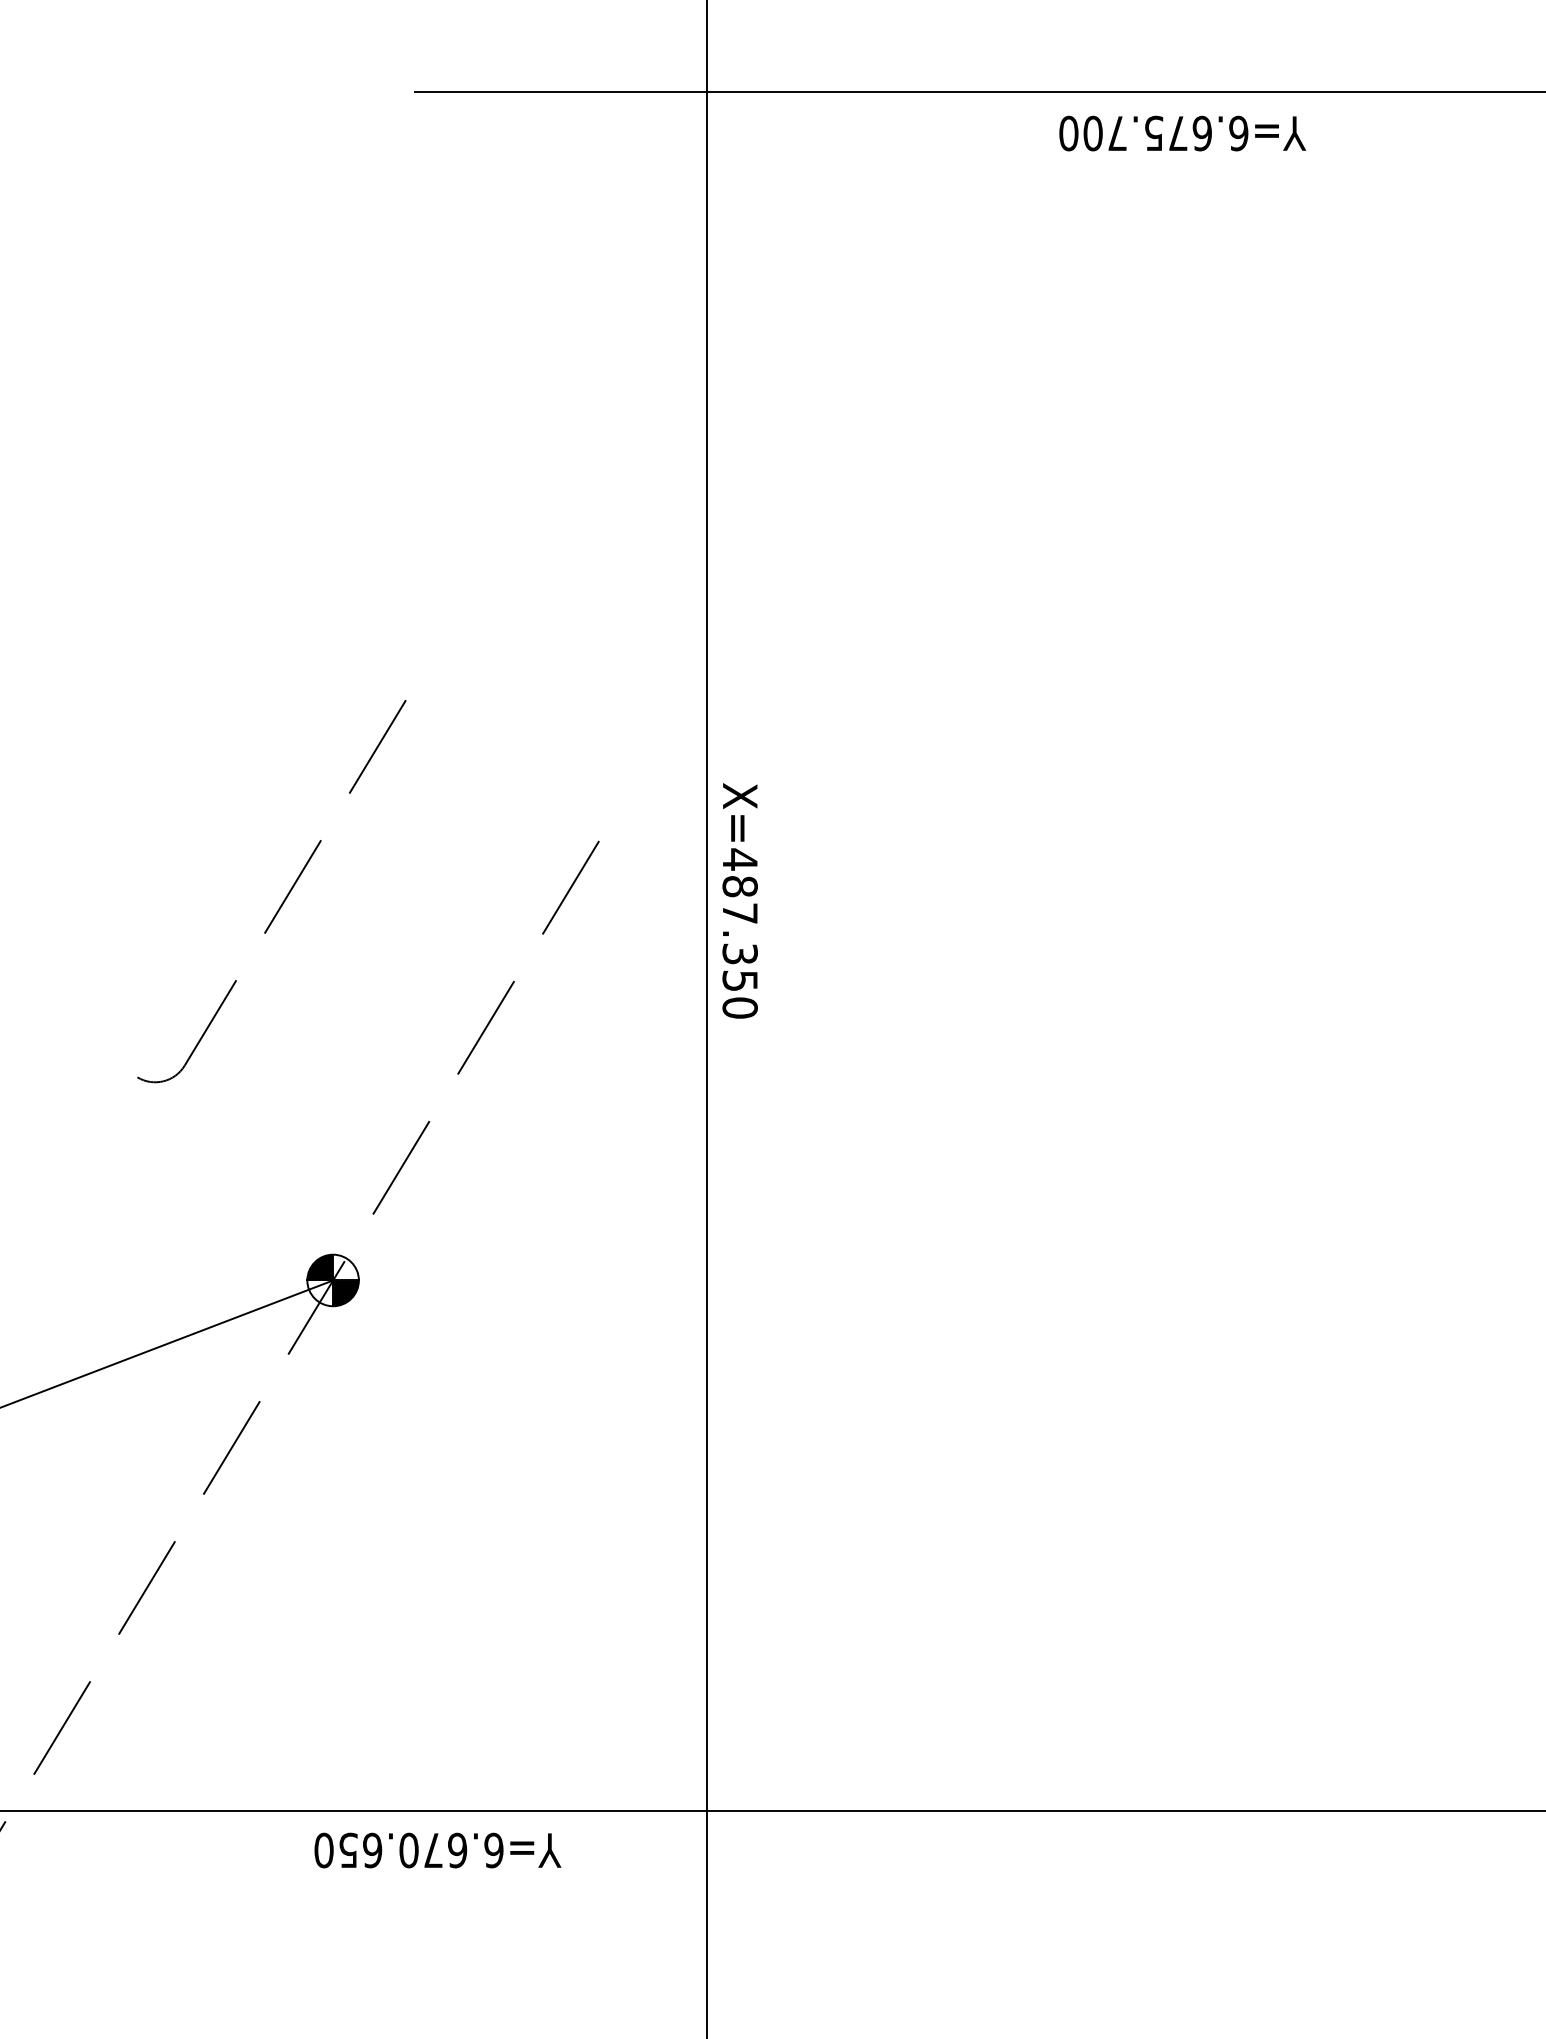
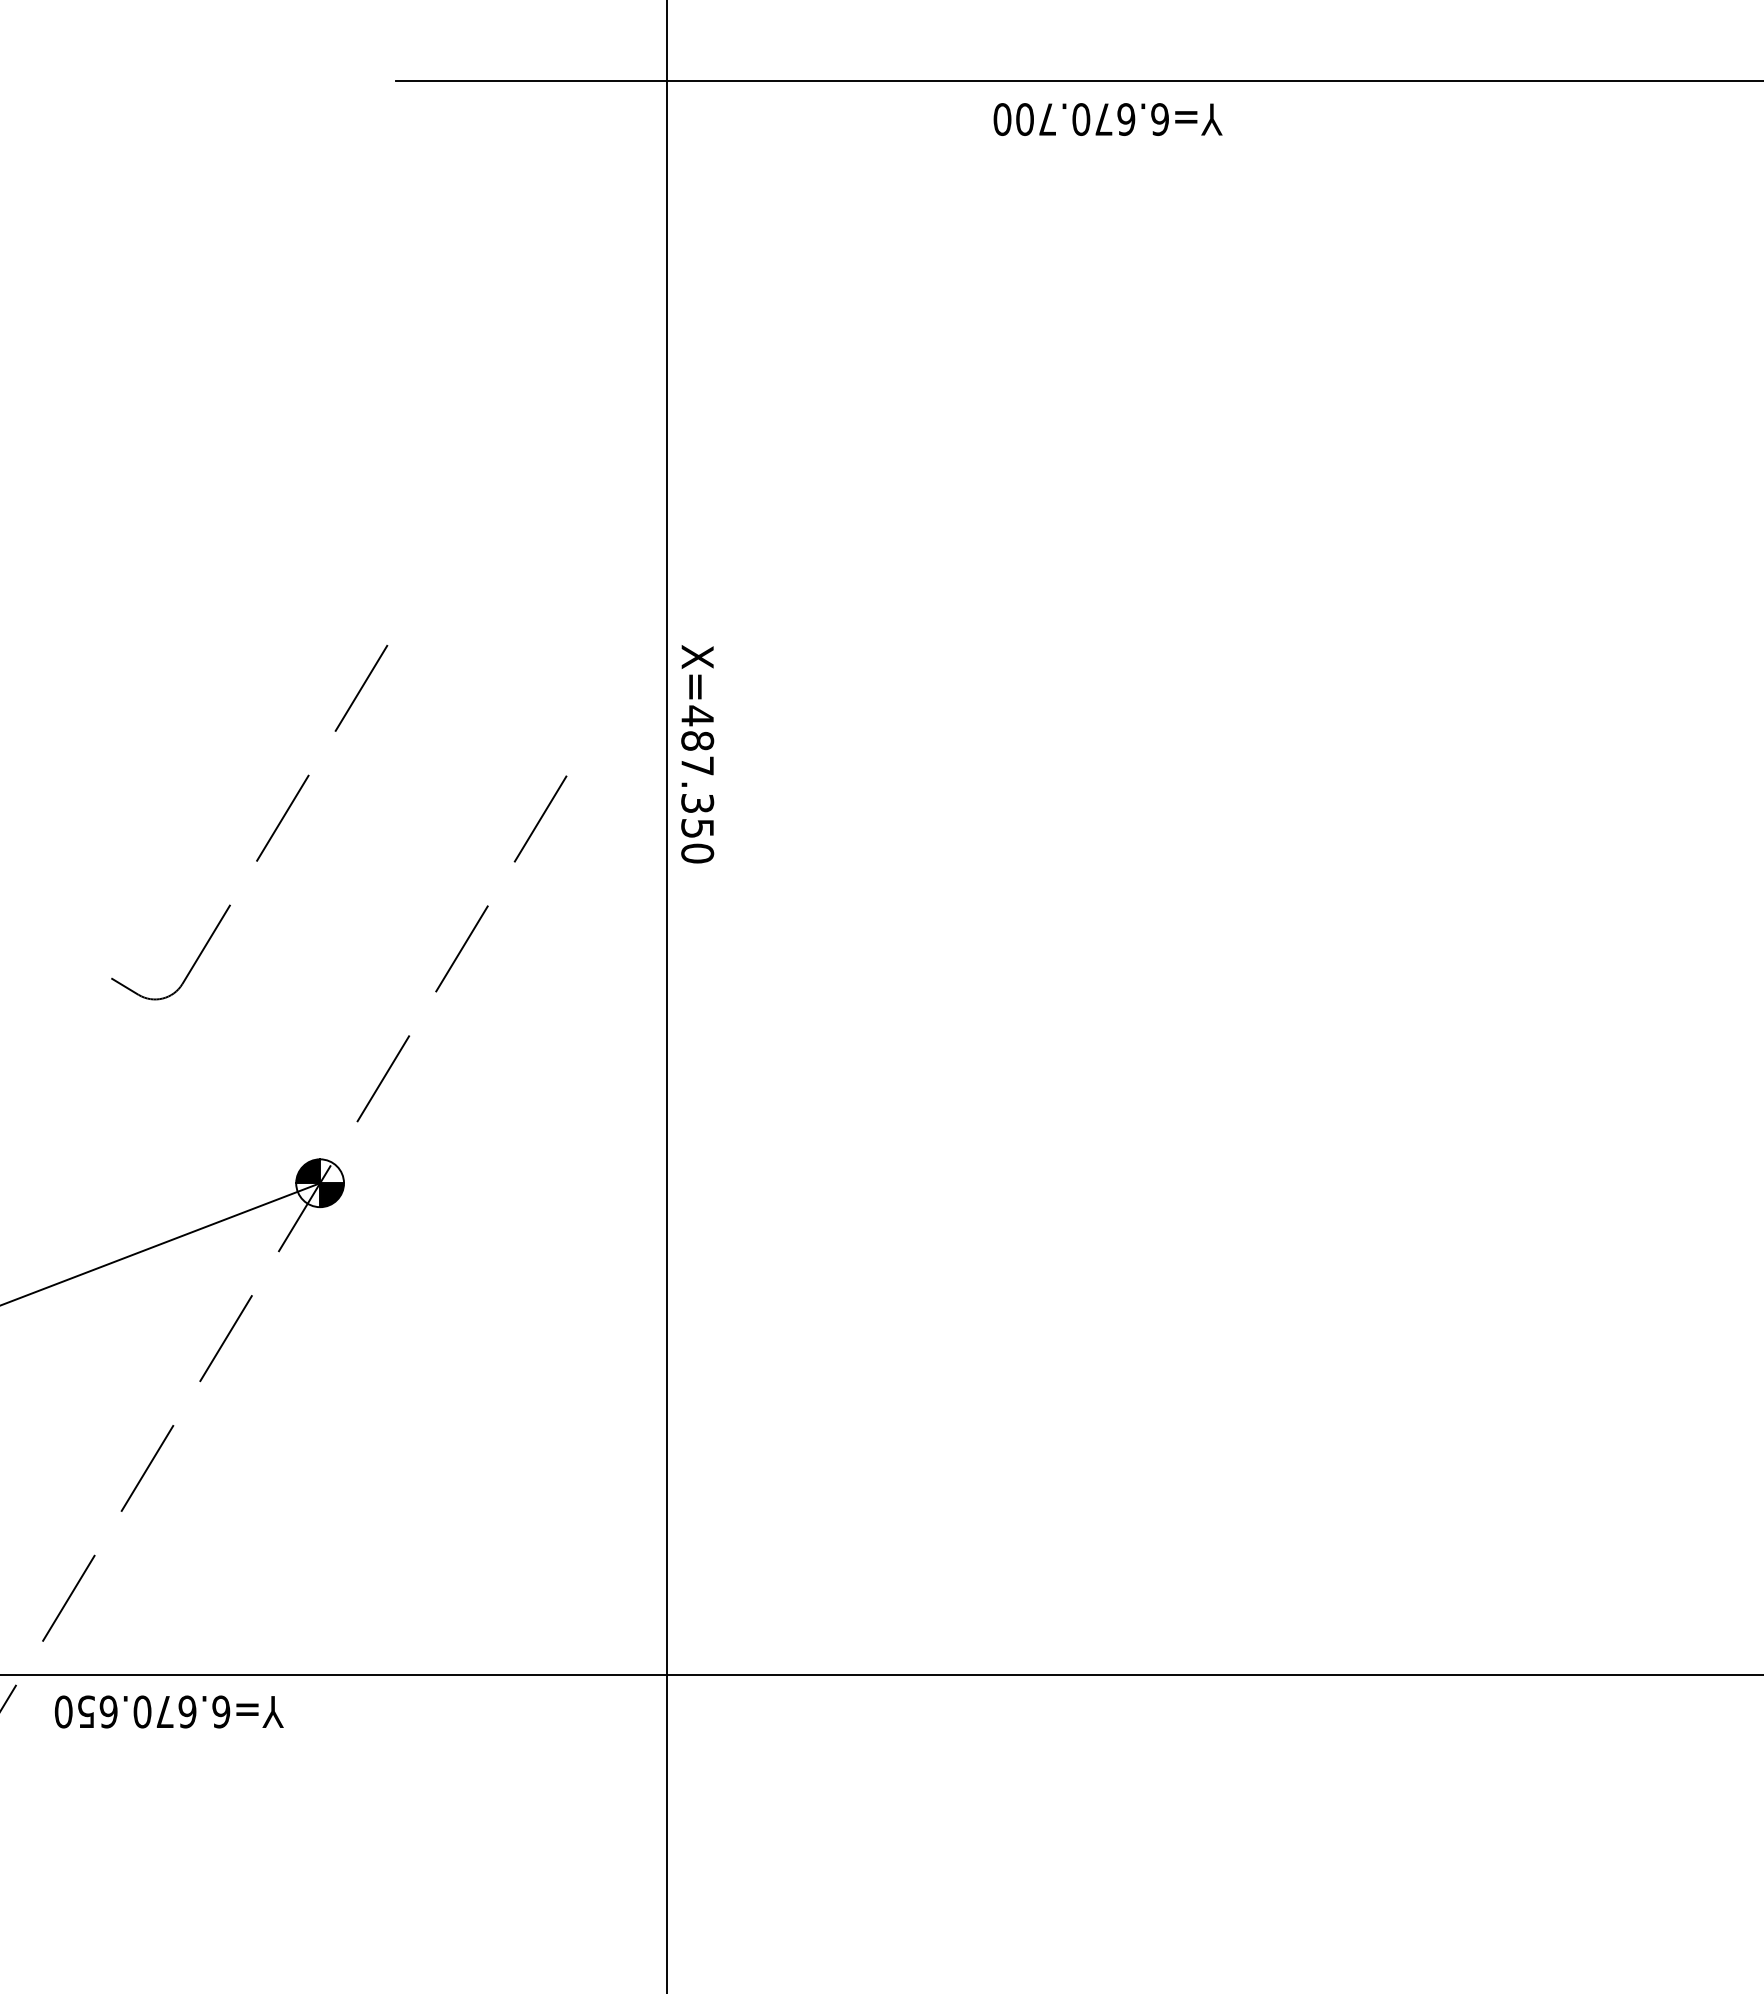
text: (1154, 133) -> (1081, 119), Y=6.675.700 -> Y=6.670.700
text: (740, 901) -> (697, 754), moved
line: (122, 1068) -> (124, 986), added
text: (438, 1850) -> (169, 1711), moved

